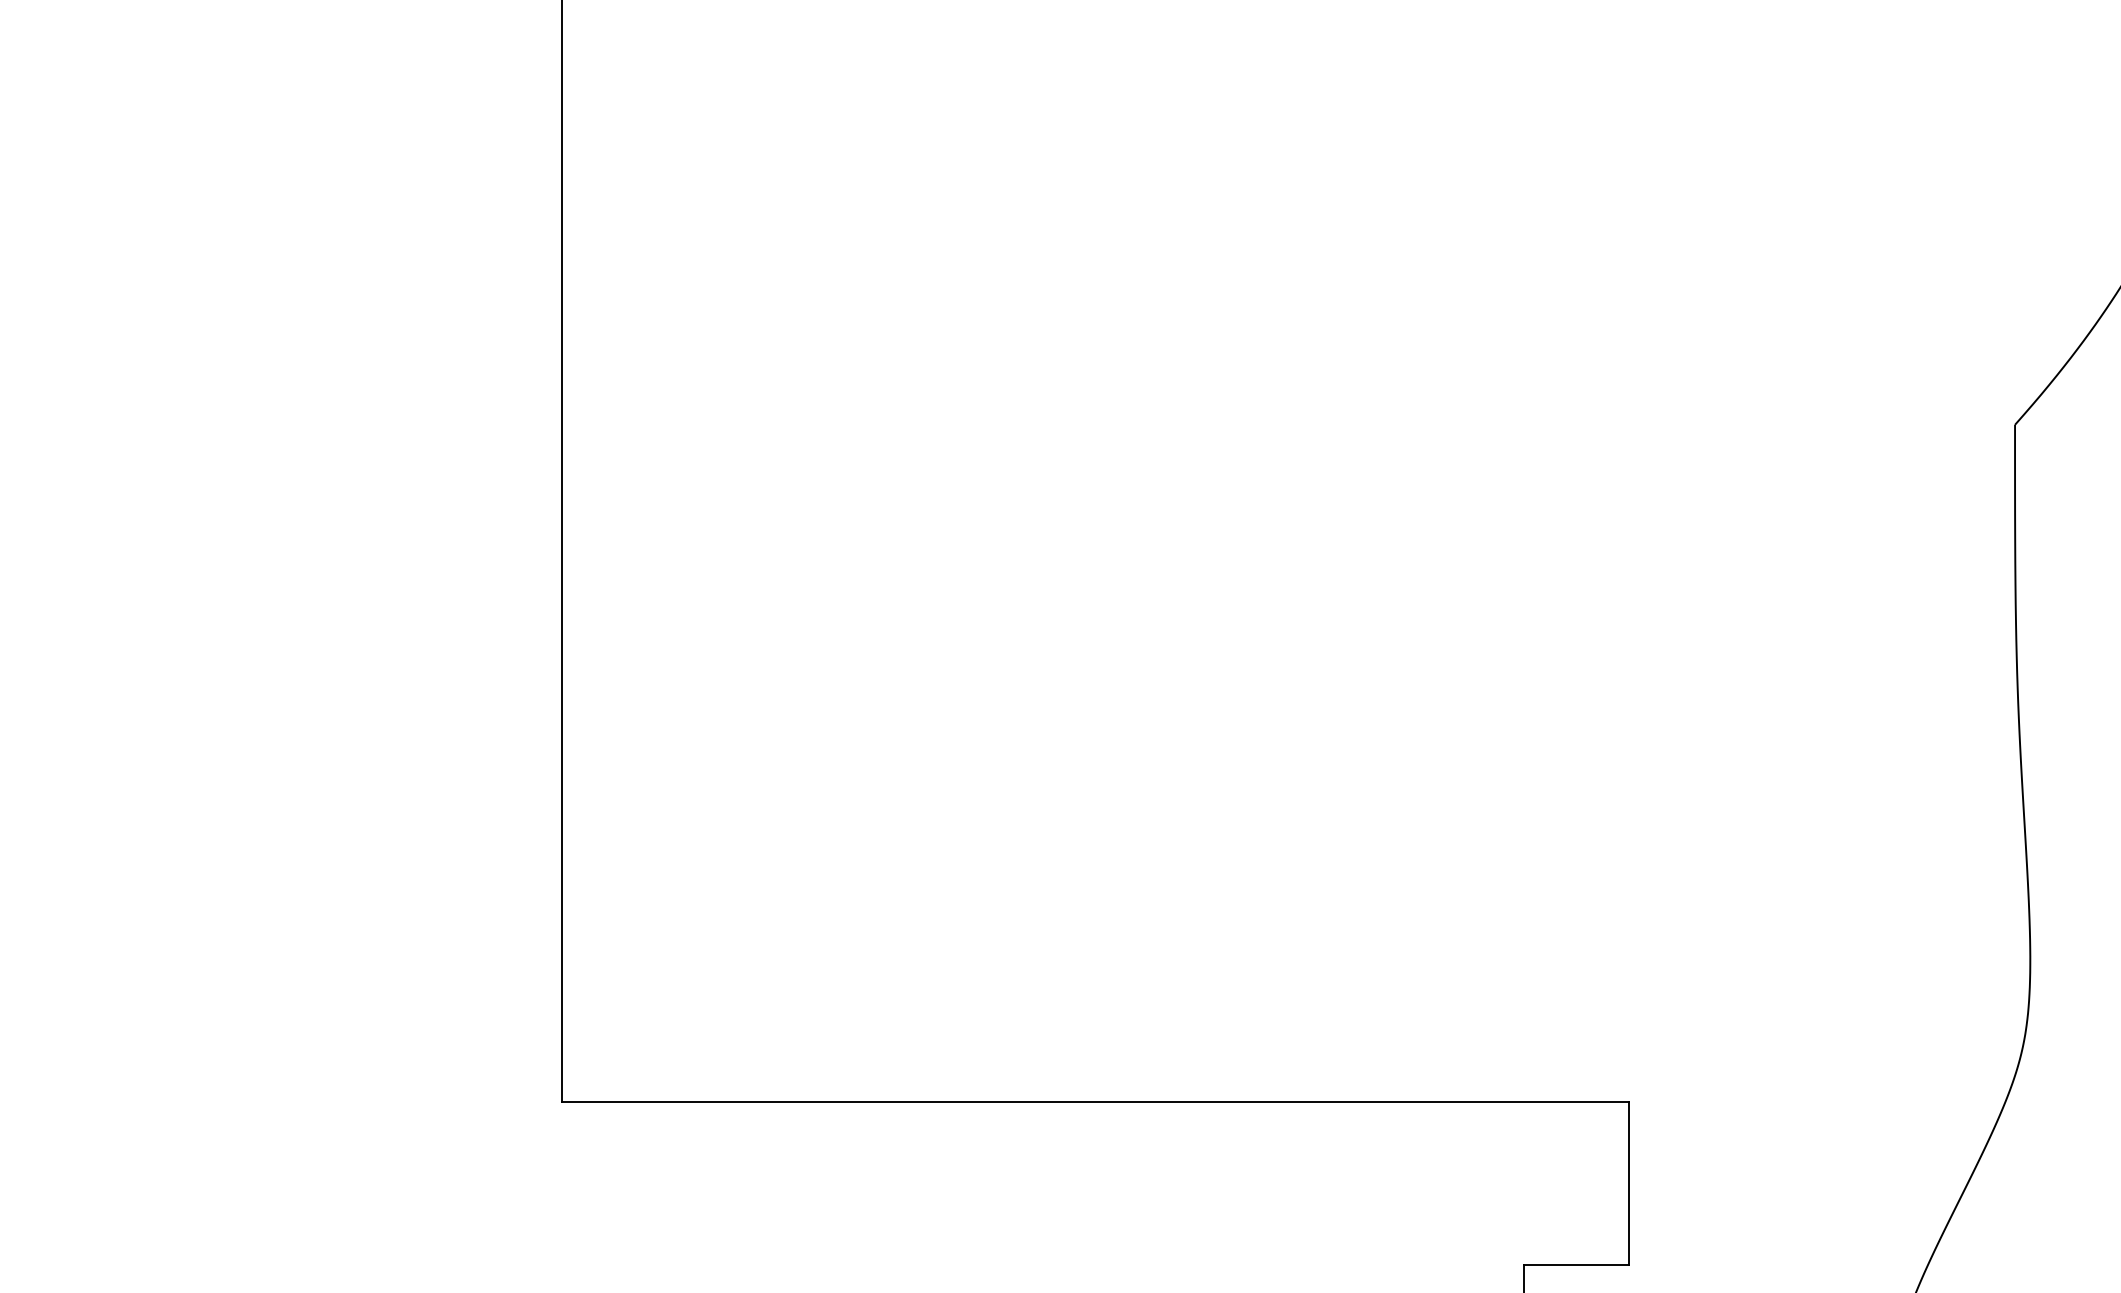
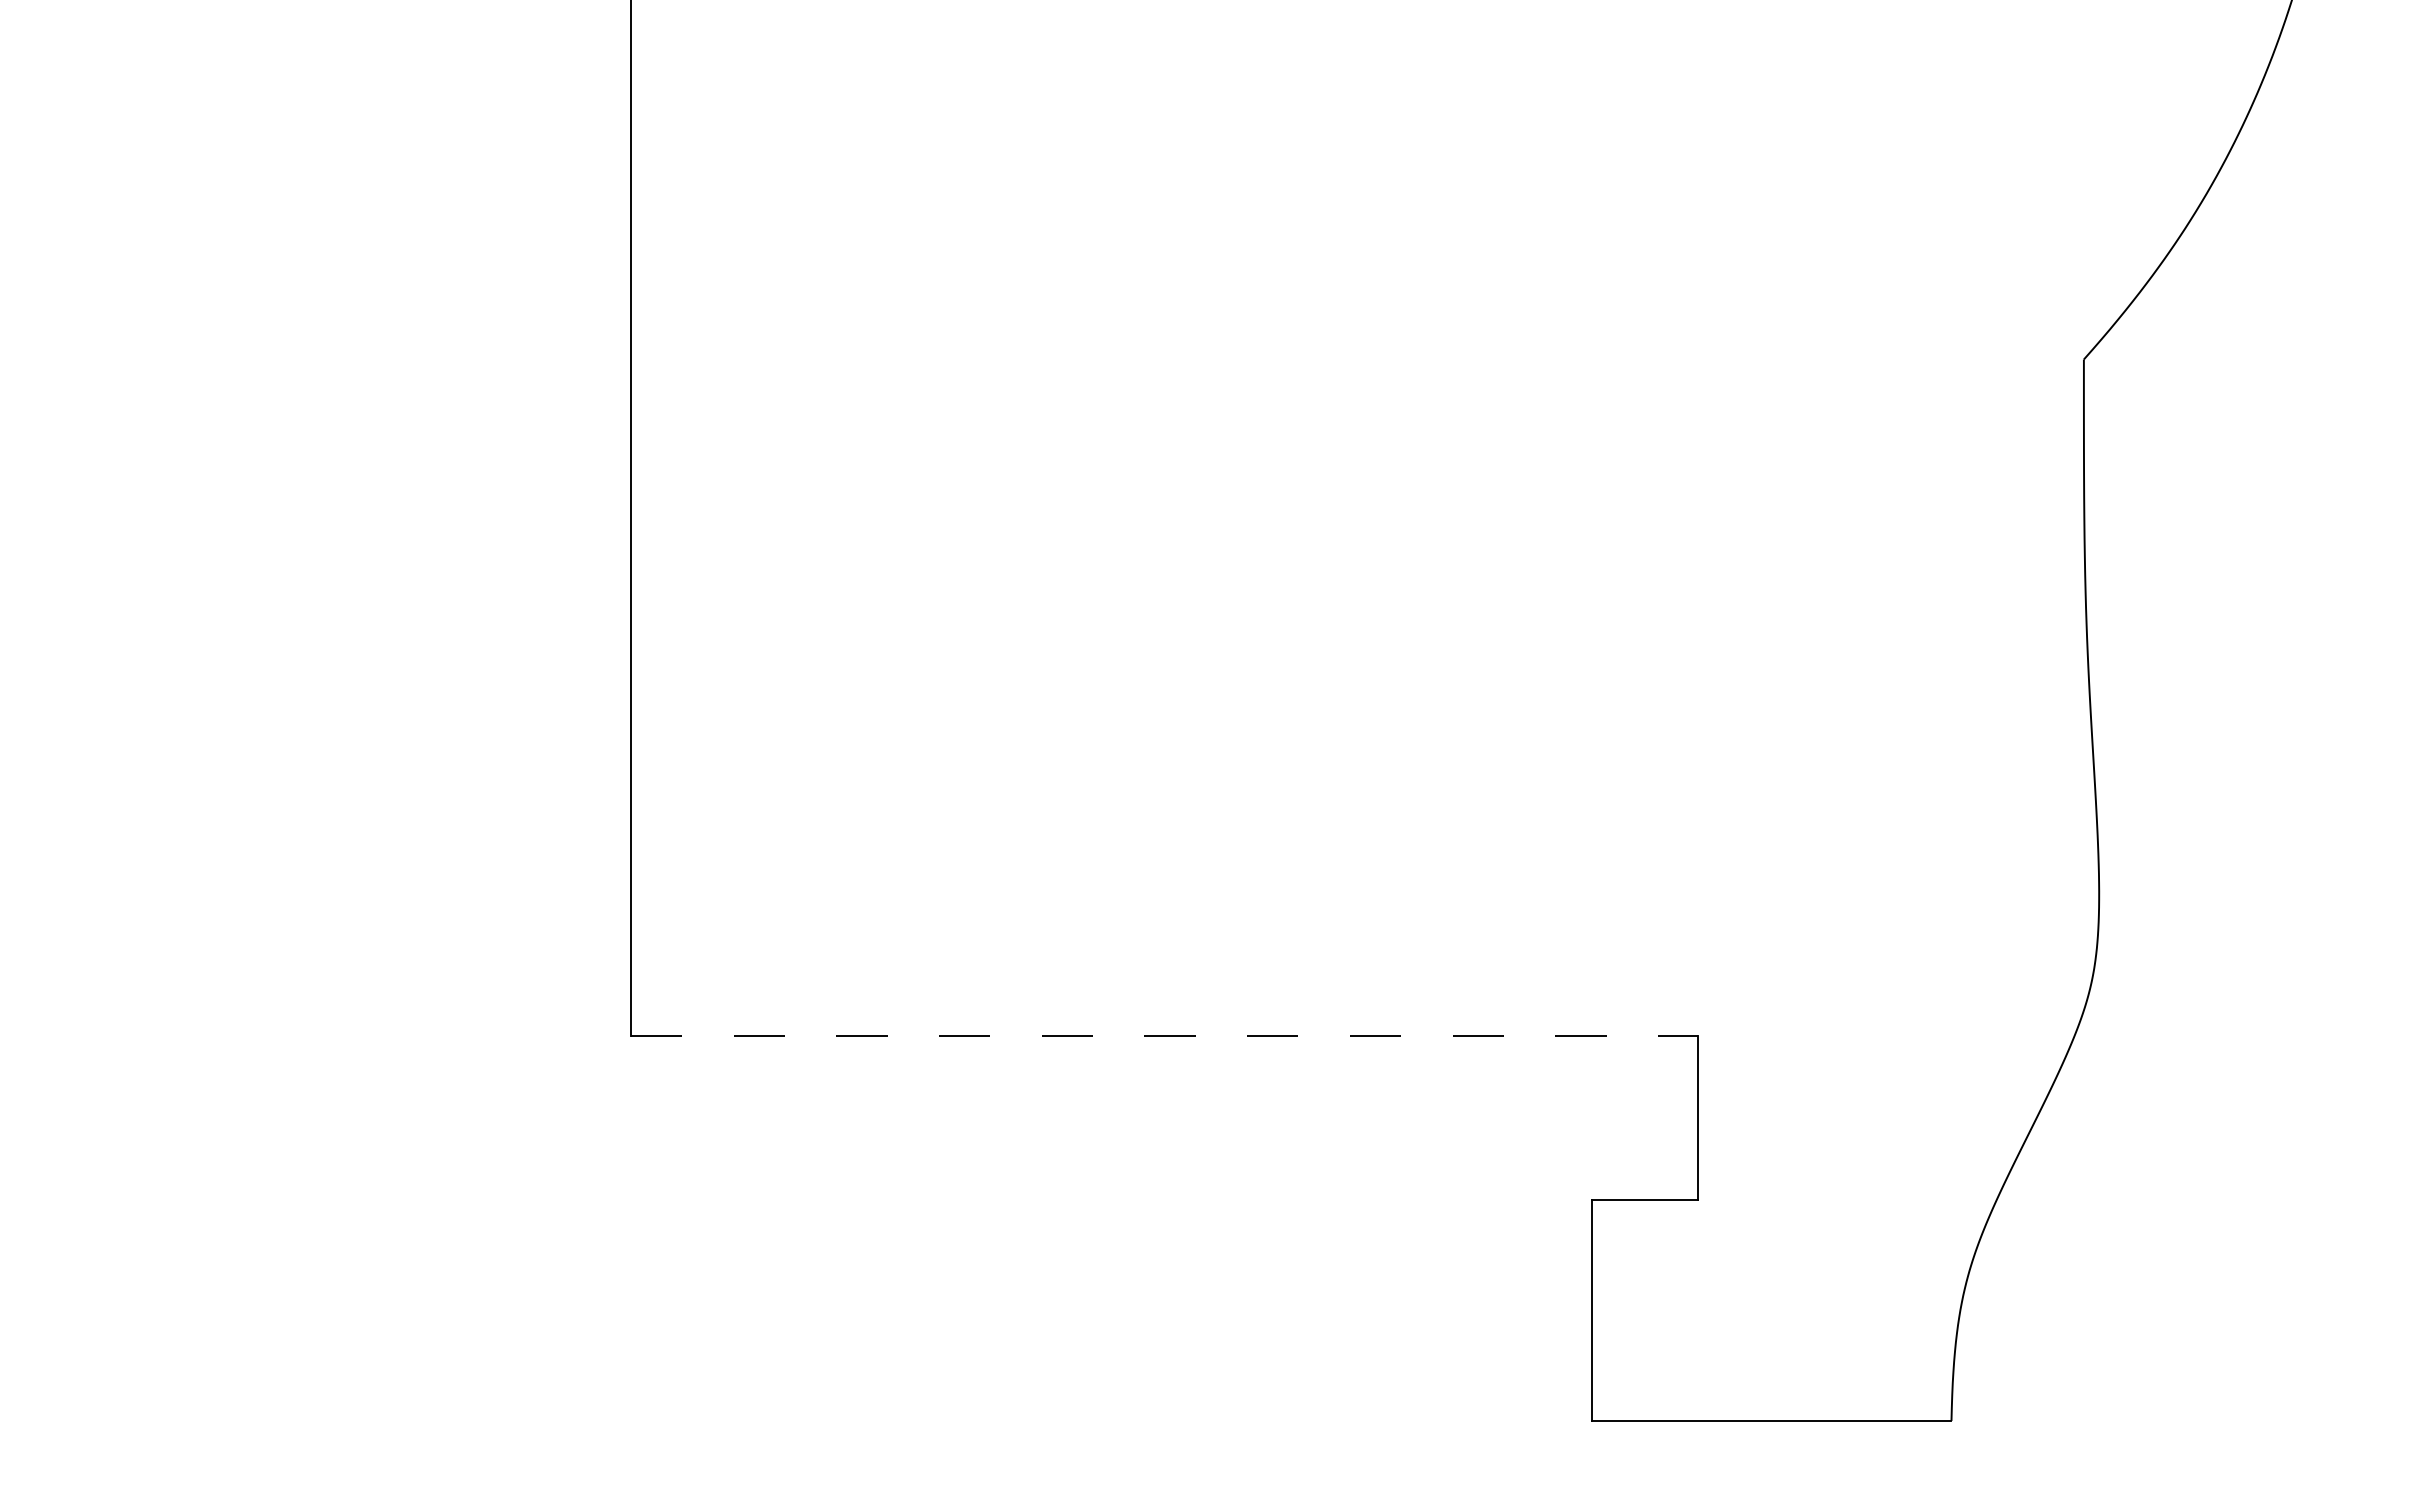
line: (1095, 1101) -> (1164, 1036), solid -> dashed

